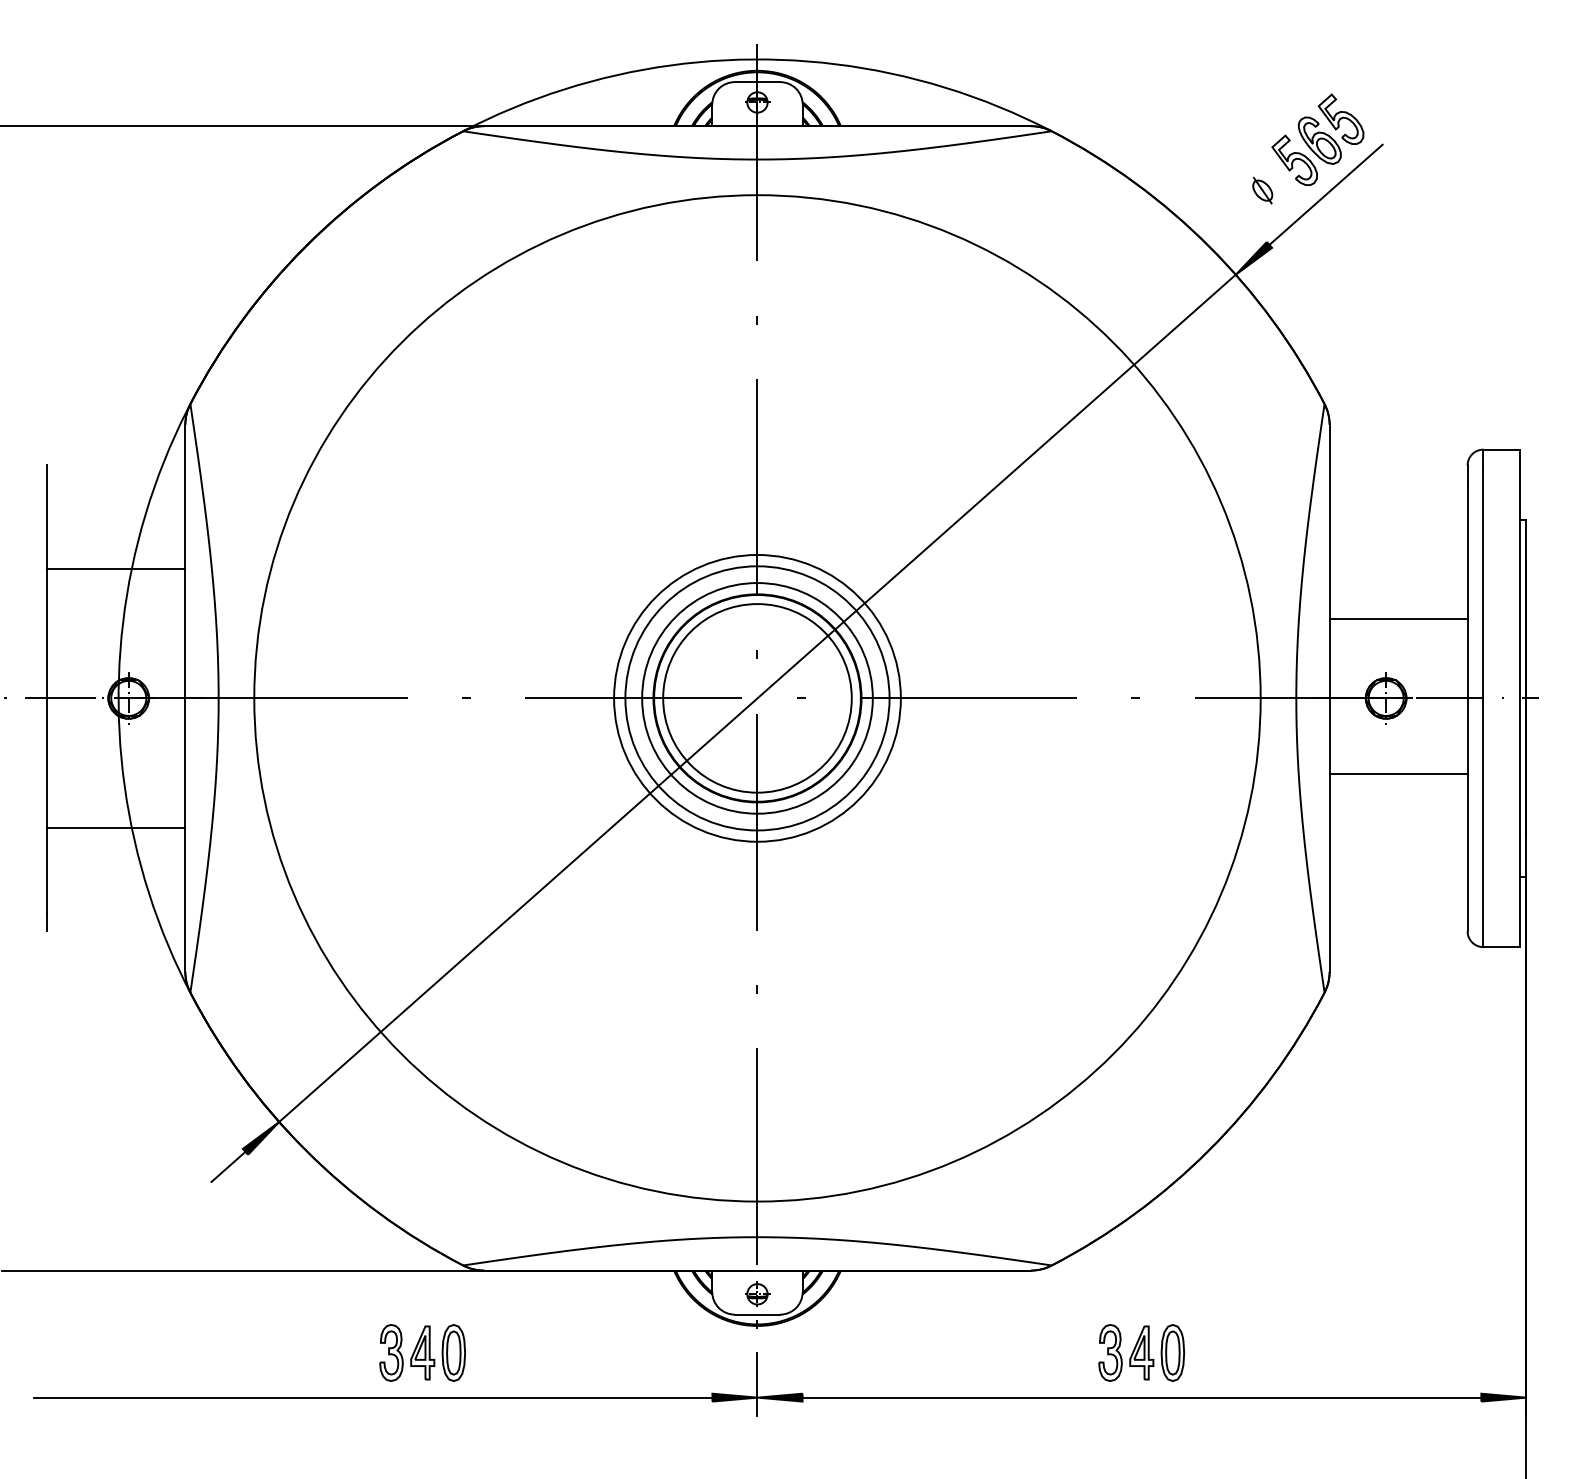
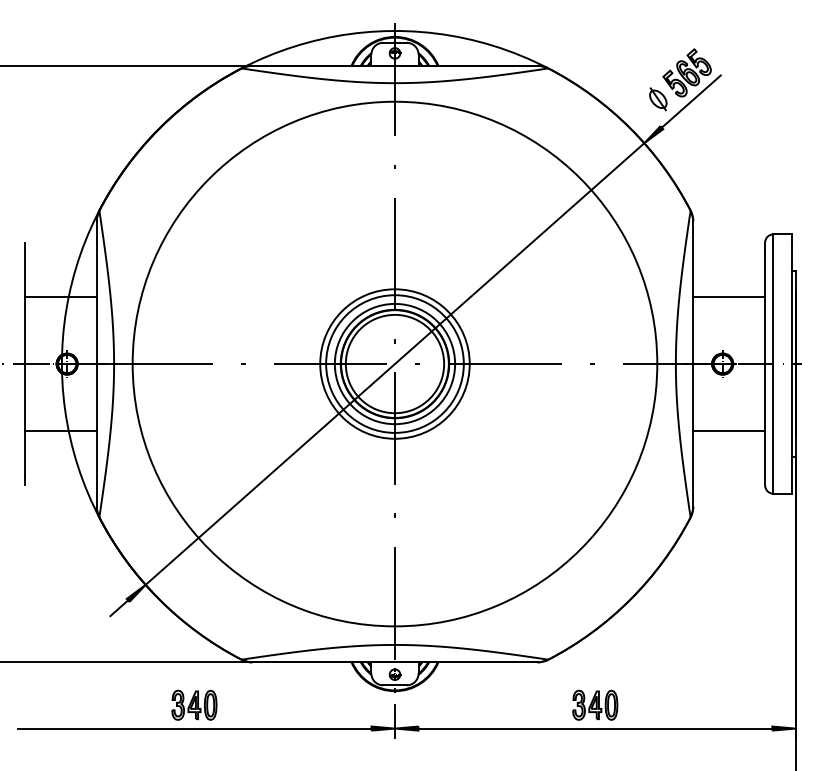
part: (1262, 190) -> (658, 99), size x1.67
line: (1399, 618) -> (729, 296), moved
line: (1399, 774) -> (729, 431), moved
part: (422, 1351) -> (194, 704), moved

